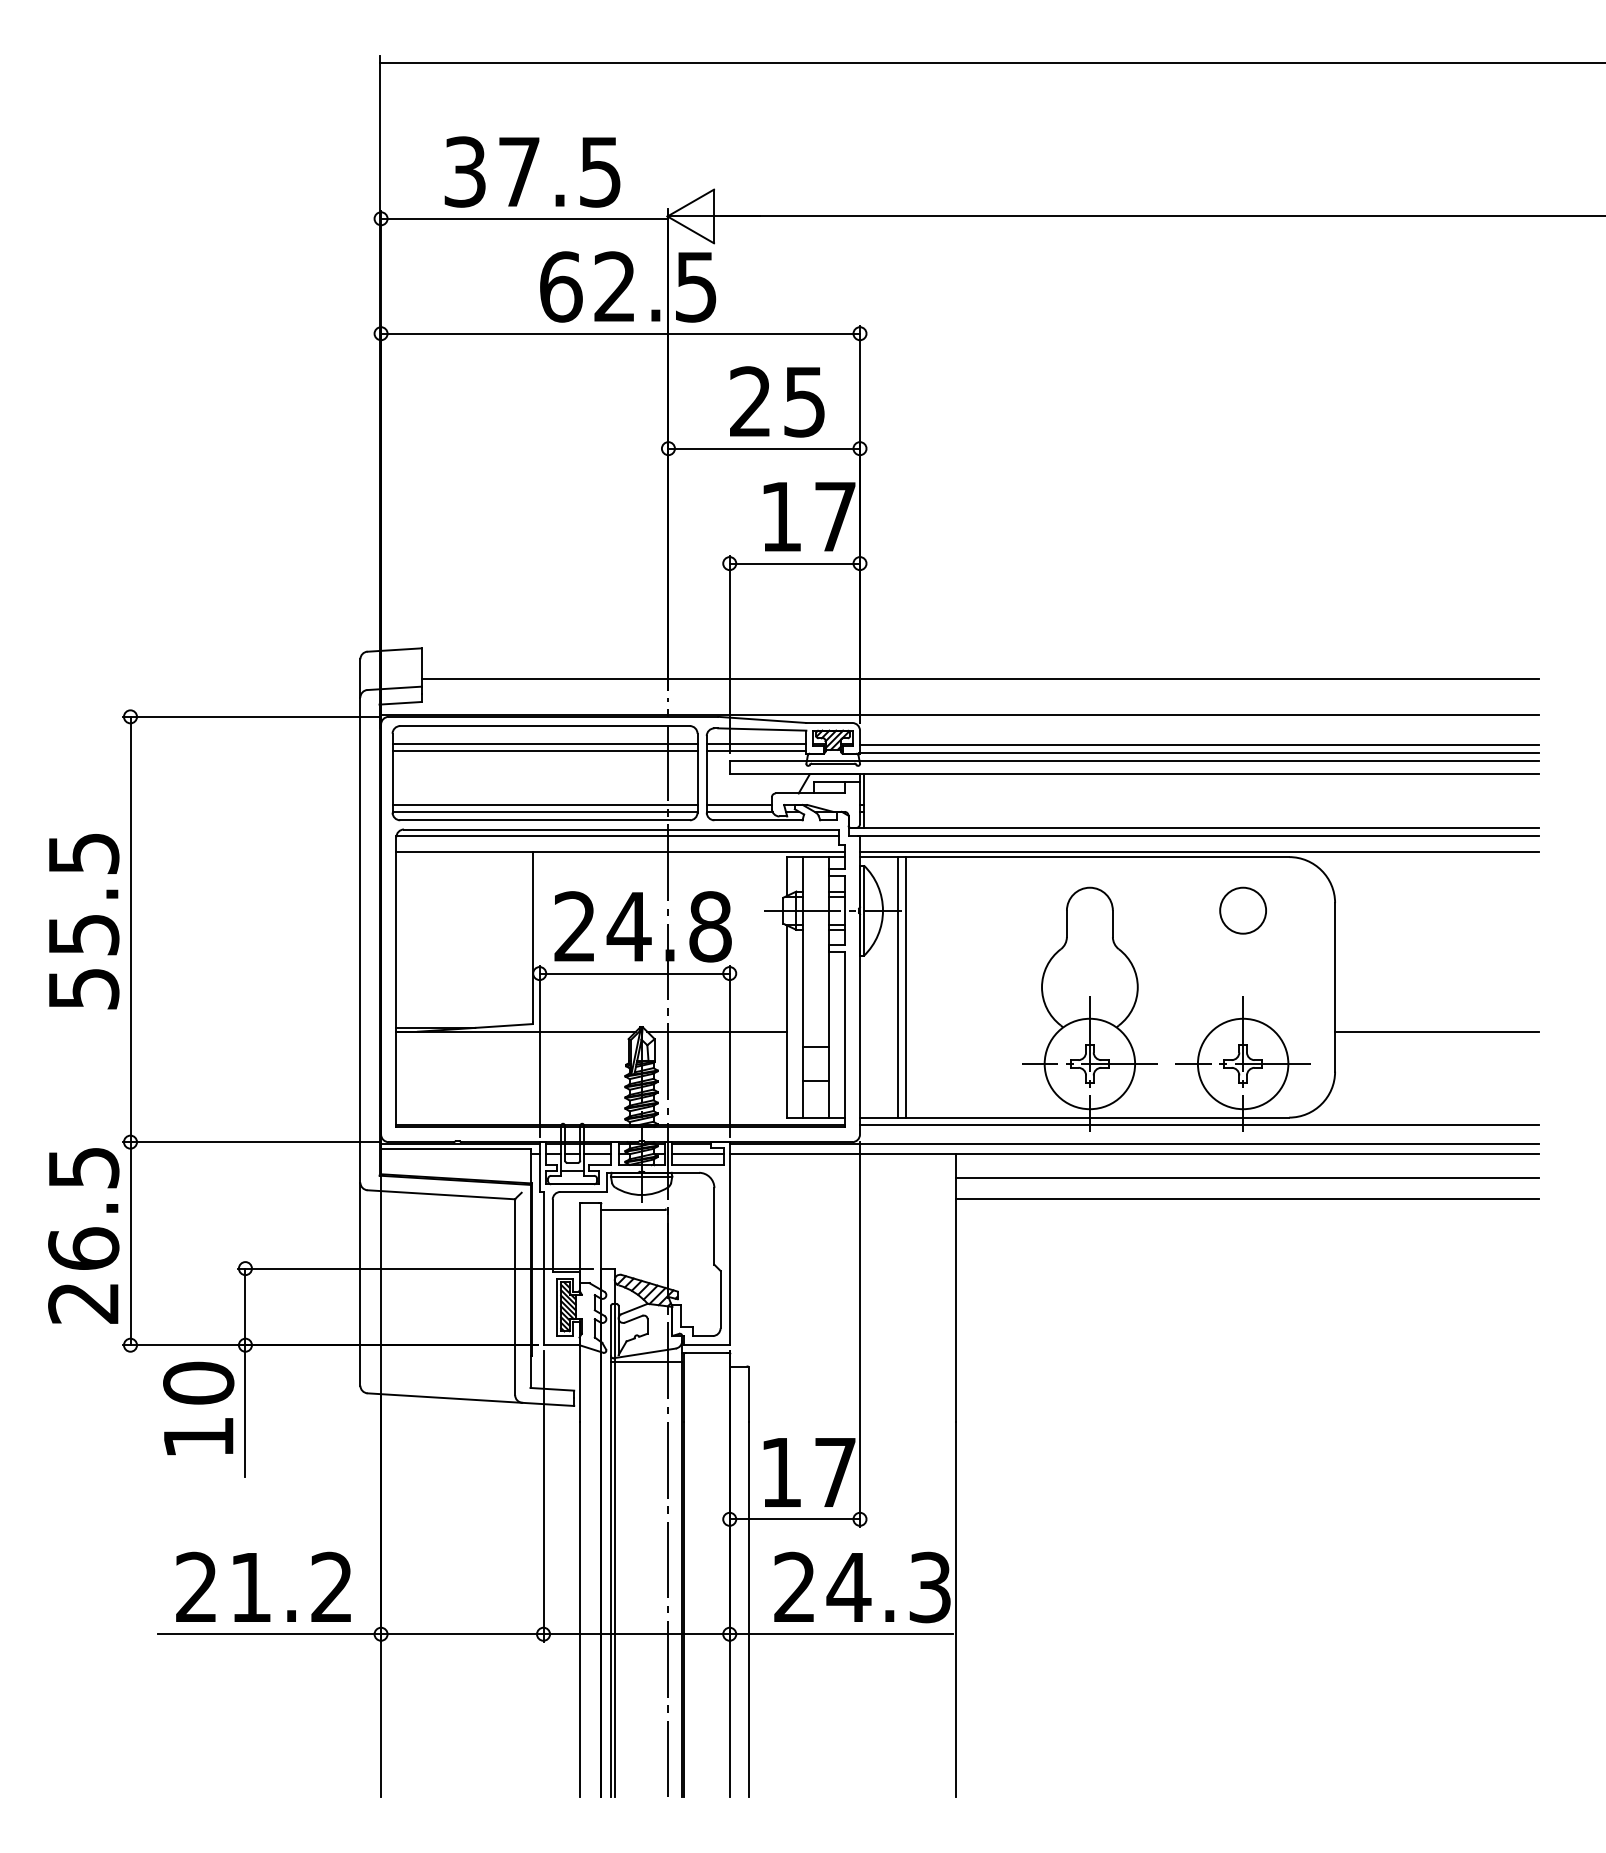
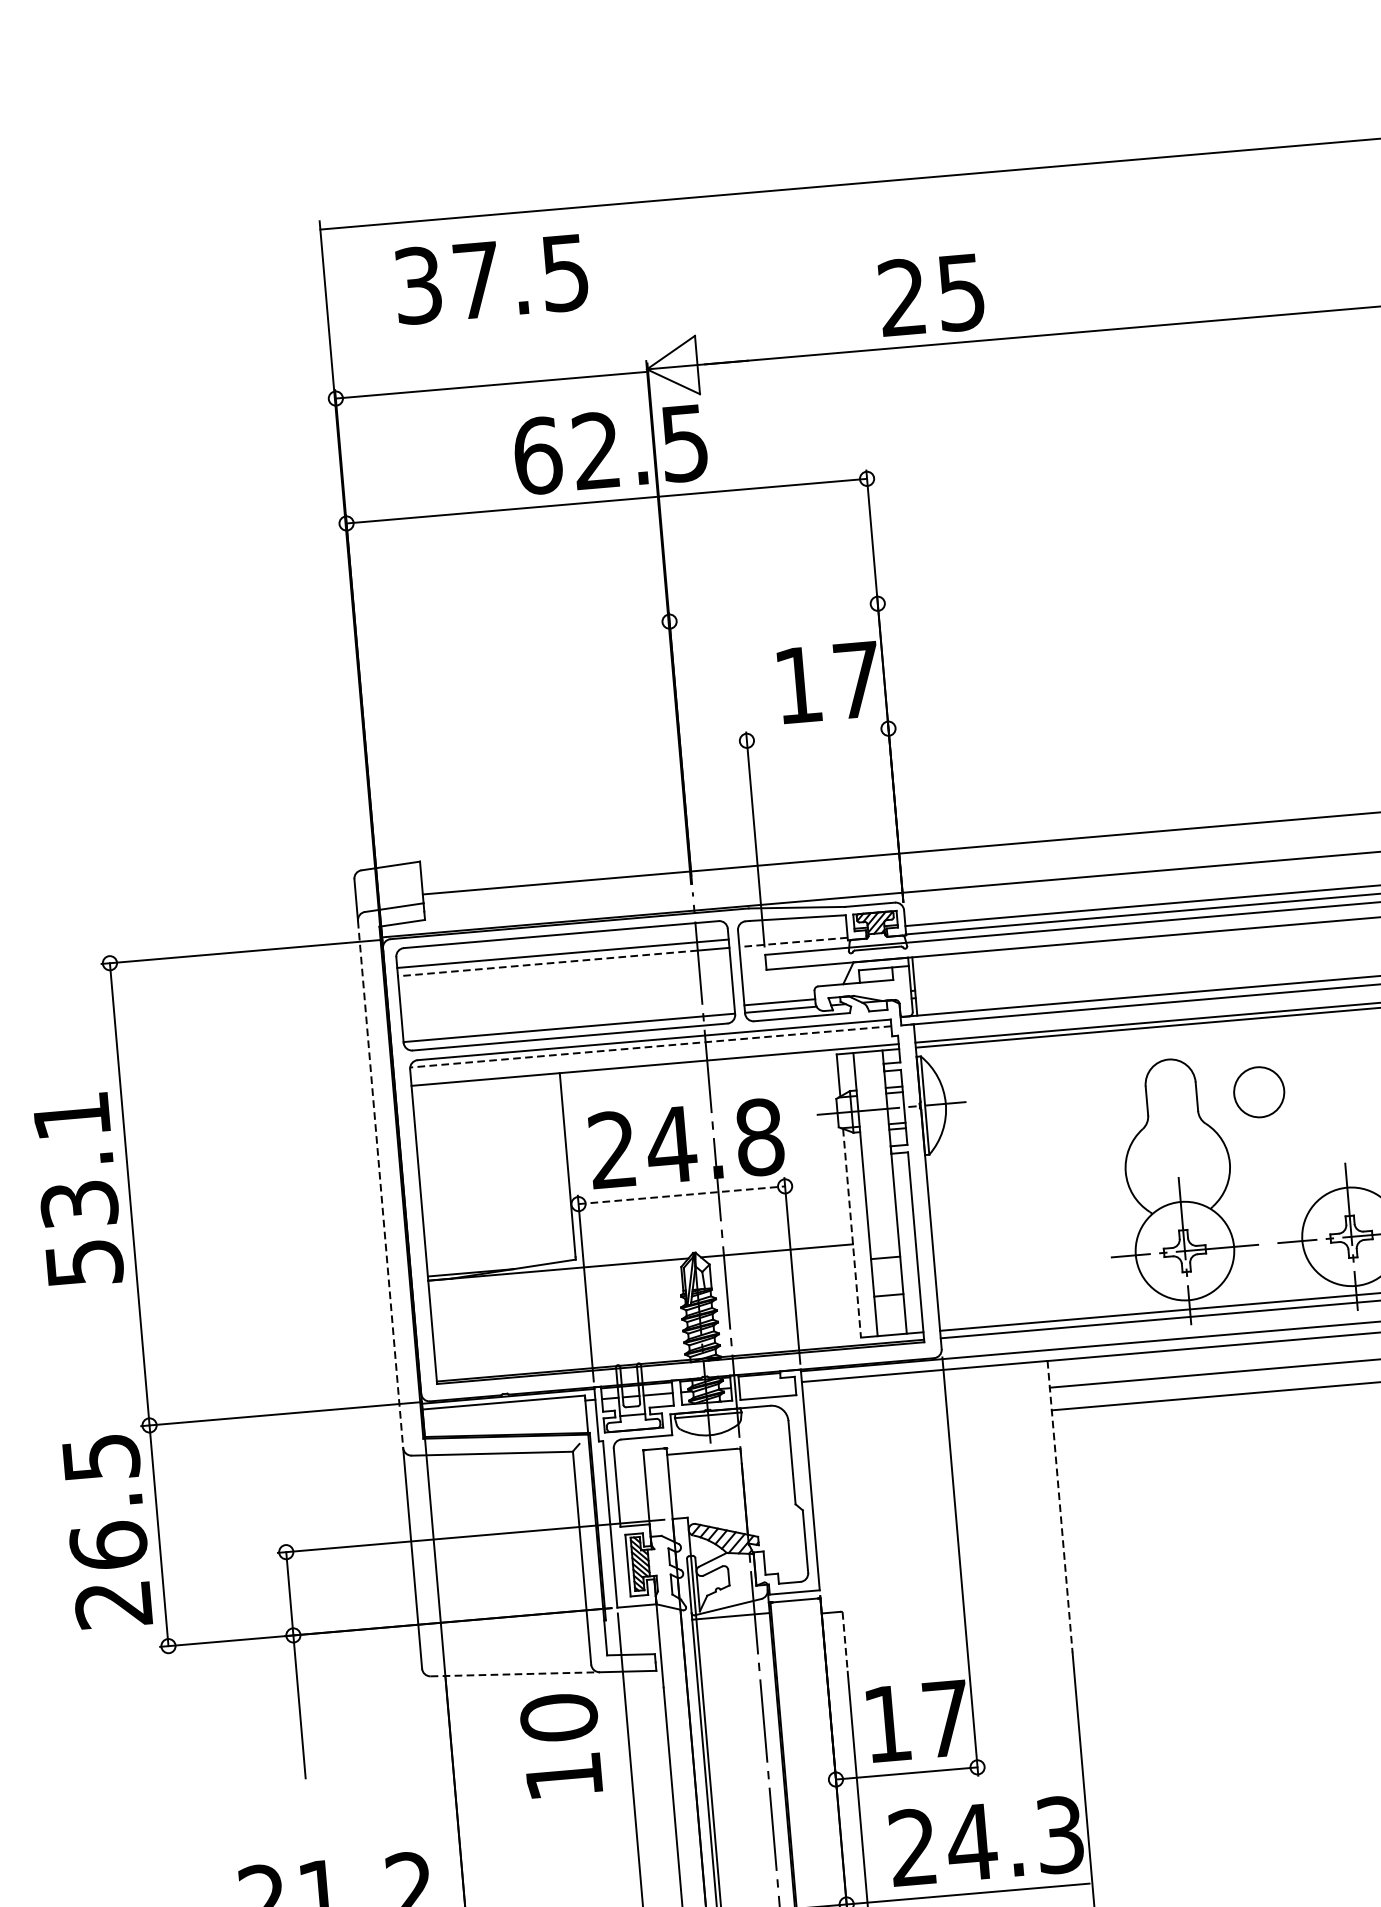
text: (532, 171) -> (491, 278), moved
text: (777, 401) -> (931, 294), moved
line: (764, 448) -> (773, 612), removed
line: (794, 563) -> (817, 734), removed
line: (756, 743) -> (792, 933), removed
line: (530, 751) -> (547, 963), solid -> dashed
line: (756, 751) -> (793, 942), solid -> dashed
line: (544, 804) -> (568, 1019), removed
line: (617, 835) -> (650, 1046), solid -> dashed
text: (83, 894) -> (75, 1160), 55.5 -> 53.1
circle: (1242, 910) -> (1258, 1092), moved
line: (360, 940) -> (380, 1184), solid -> dashed
line: (635, 973) -> (682, 1195), solid -> dashed
line: (898, 987) -> (969, 1185), removed
line: (905, 987) -> (977, 1185), removed
line: (787, 1022) -> (852, 1234), solid -> dashed
line: (697, 1153) -> (766, 1384), removed
line: (955, 1288) -> (1059, 1507), solid -> dashed
line: (748, 1394) -> (844, 1642), solid -> dashed
line: (444, 1398) -> (514, 1674), solid -> dashed
text: (198, 1408) -> (561, 1745), moved

